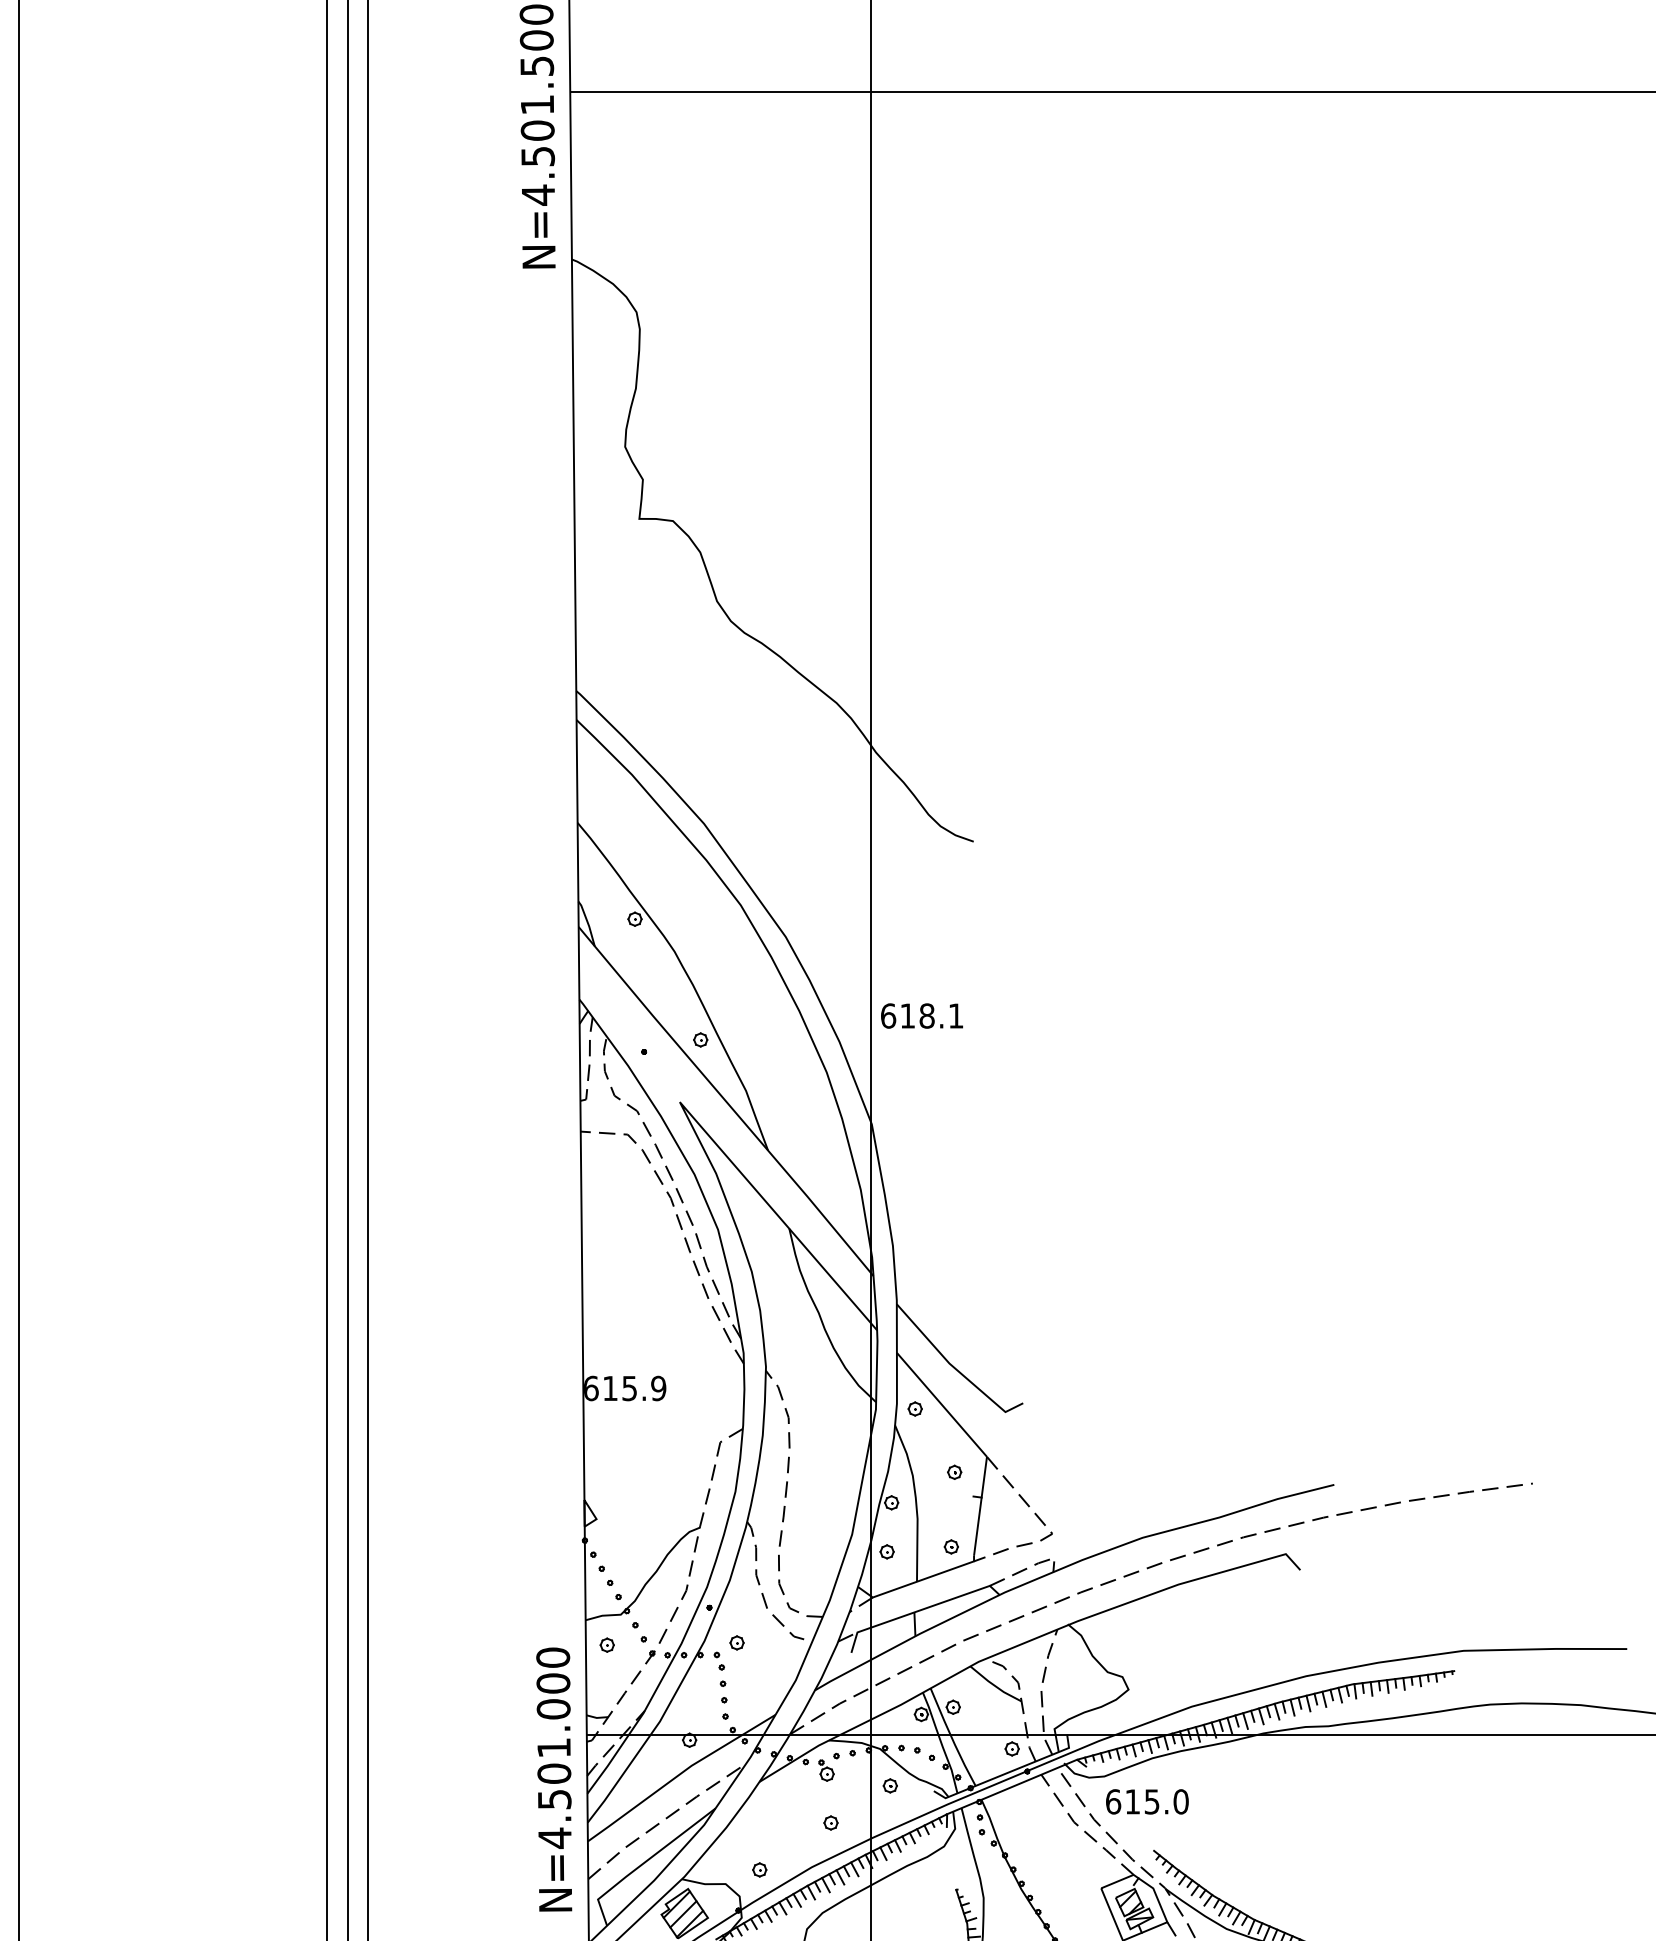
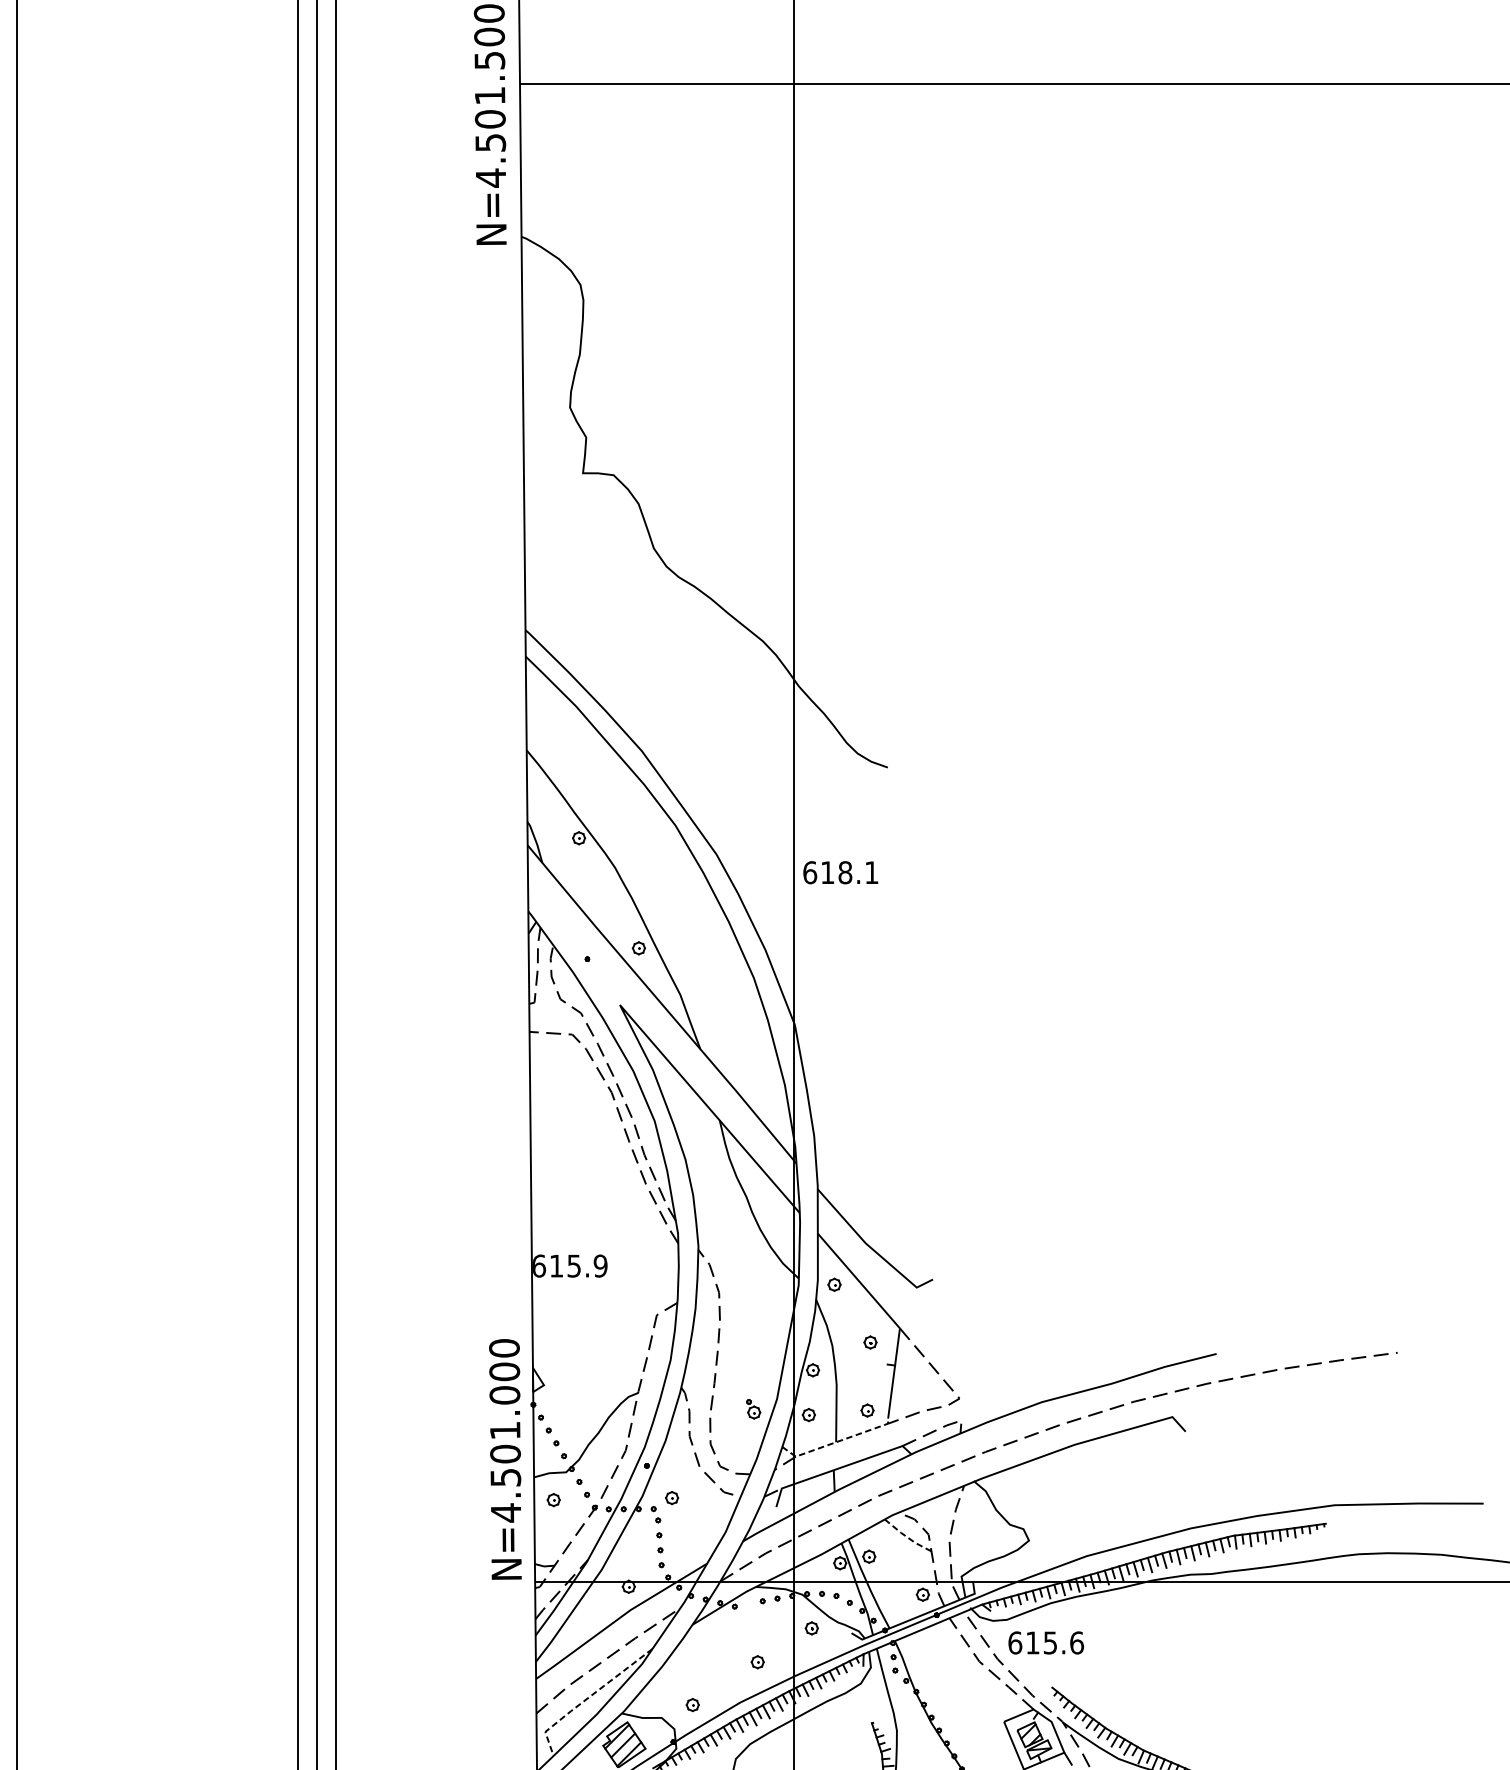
text: (921, 1015) -> (840, 872), moved
line: (917, 1581) -> (836, 1442), solid -> dashed
line: (994, 1685) -> (906, 1536), solid -> dashed
part: (826, 1770) -> (753, 1409), moved
text: (554, 1779) -> (505, 1459), moved
text: (1180, 1801) -> (1076, 1642), 615.0 -> 615.6
line: (644, 1862) -> (587, 1698), solid -> dashed

